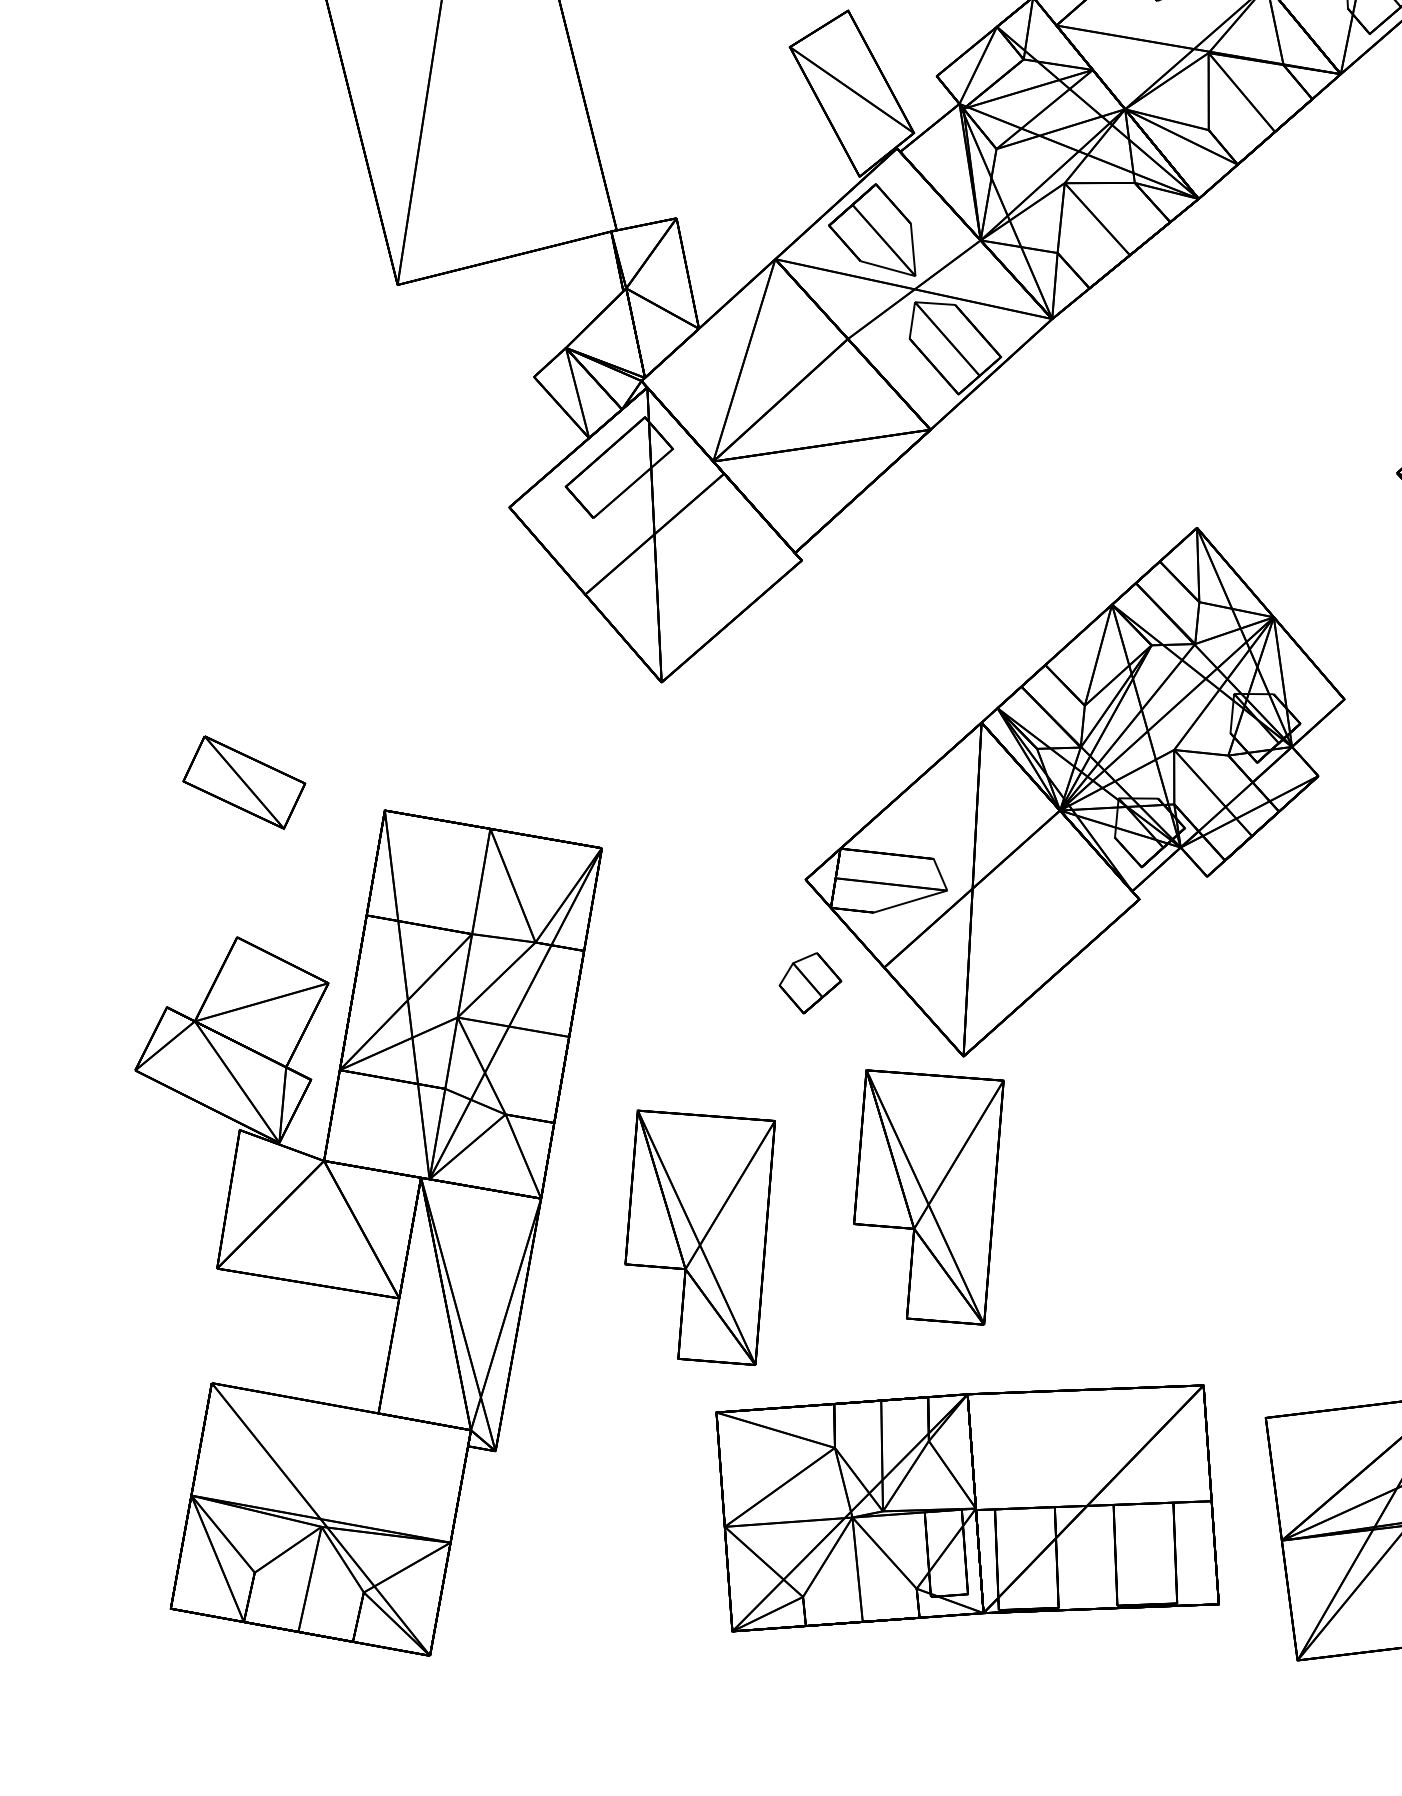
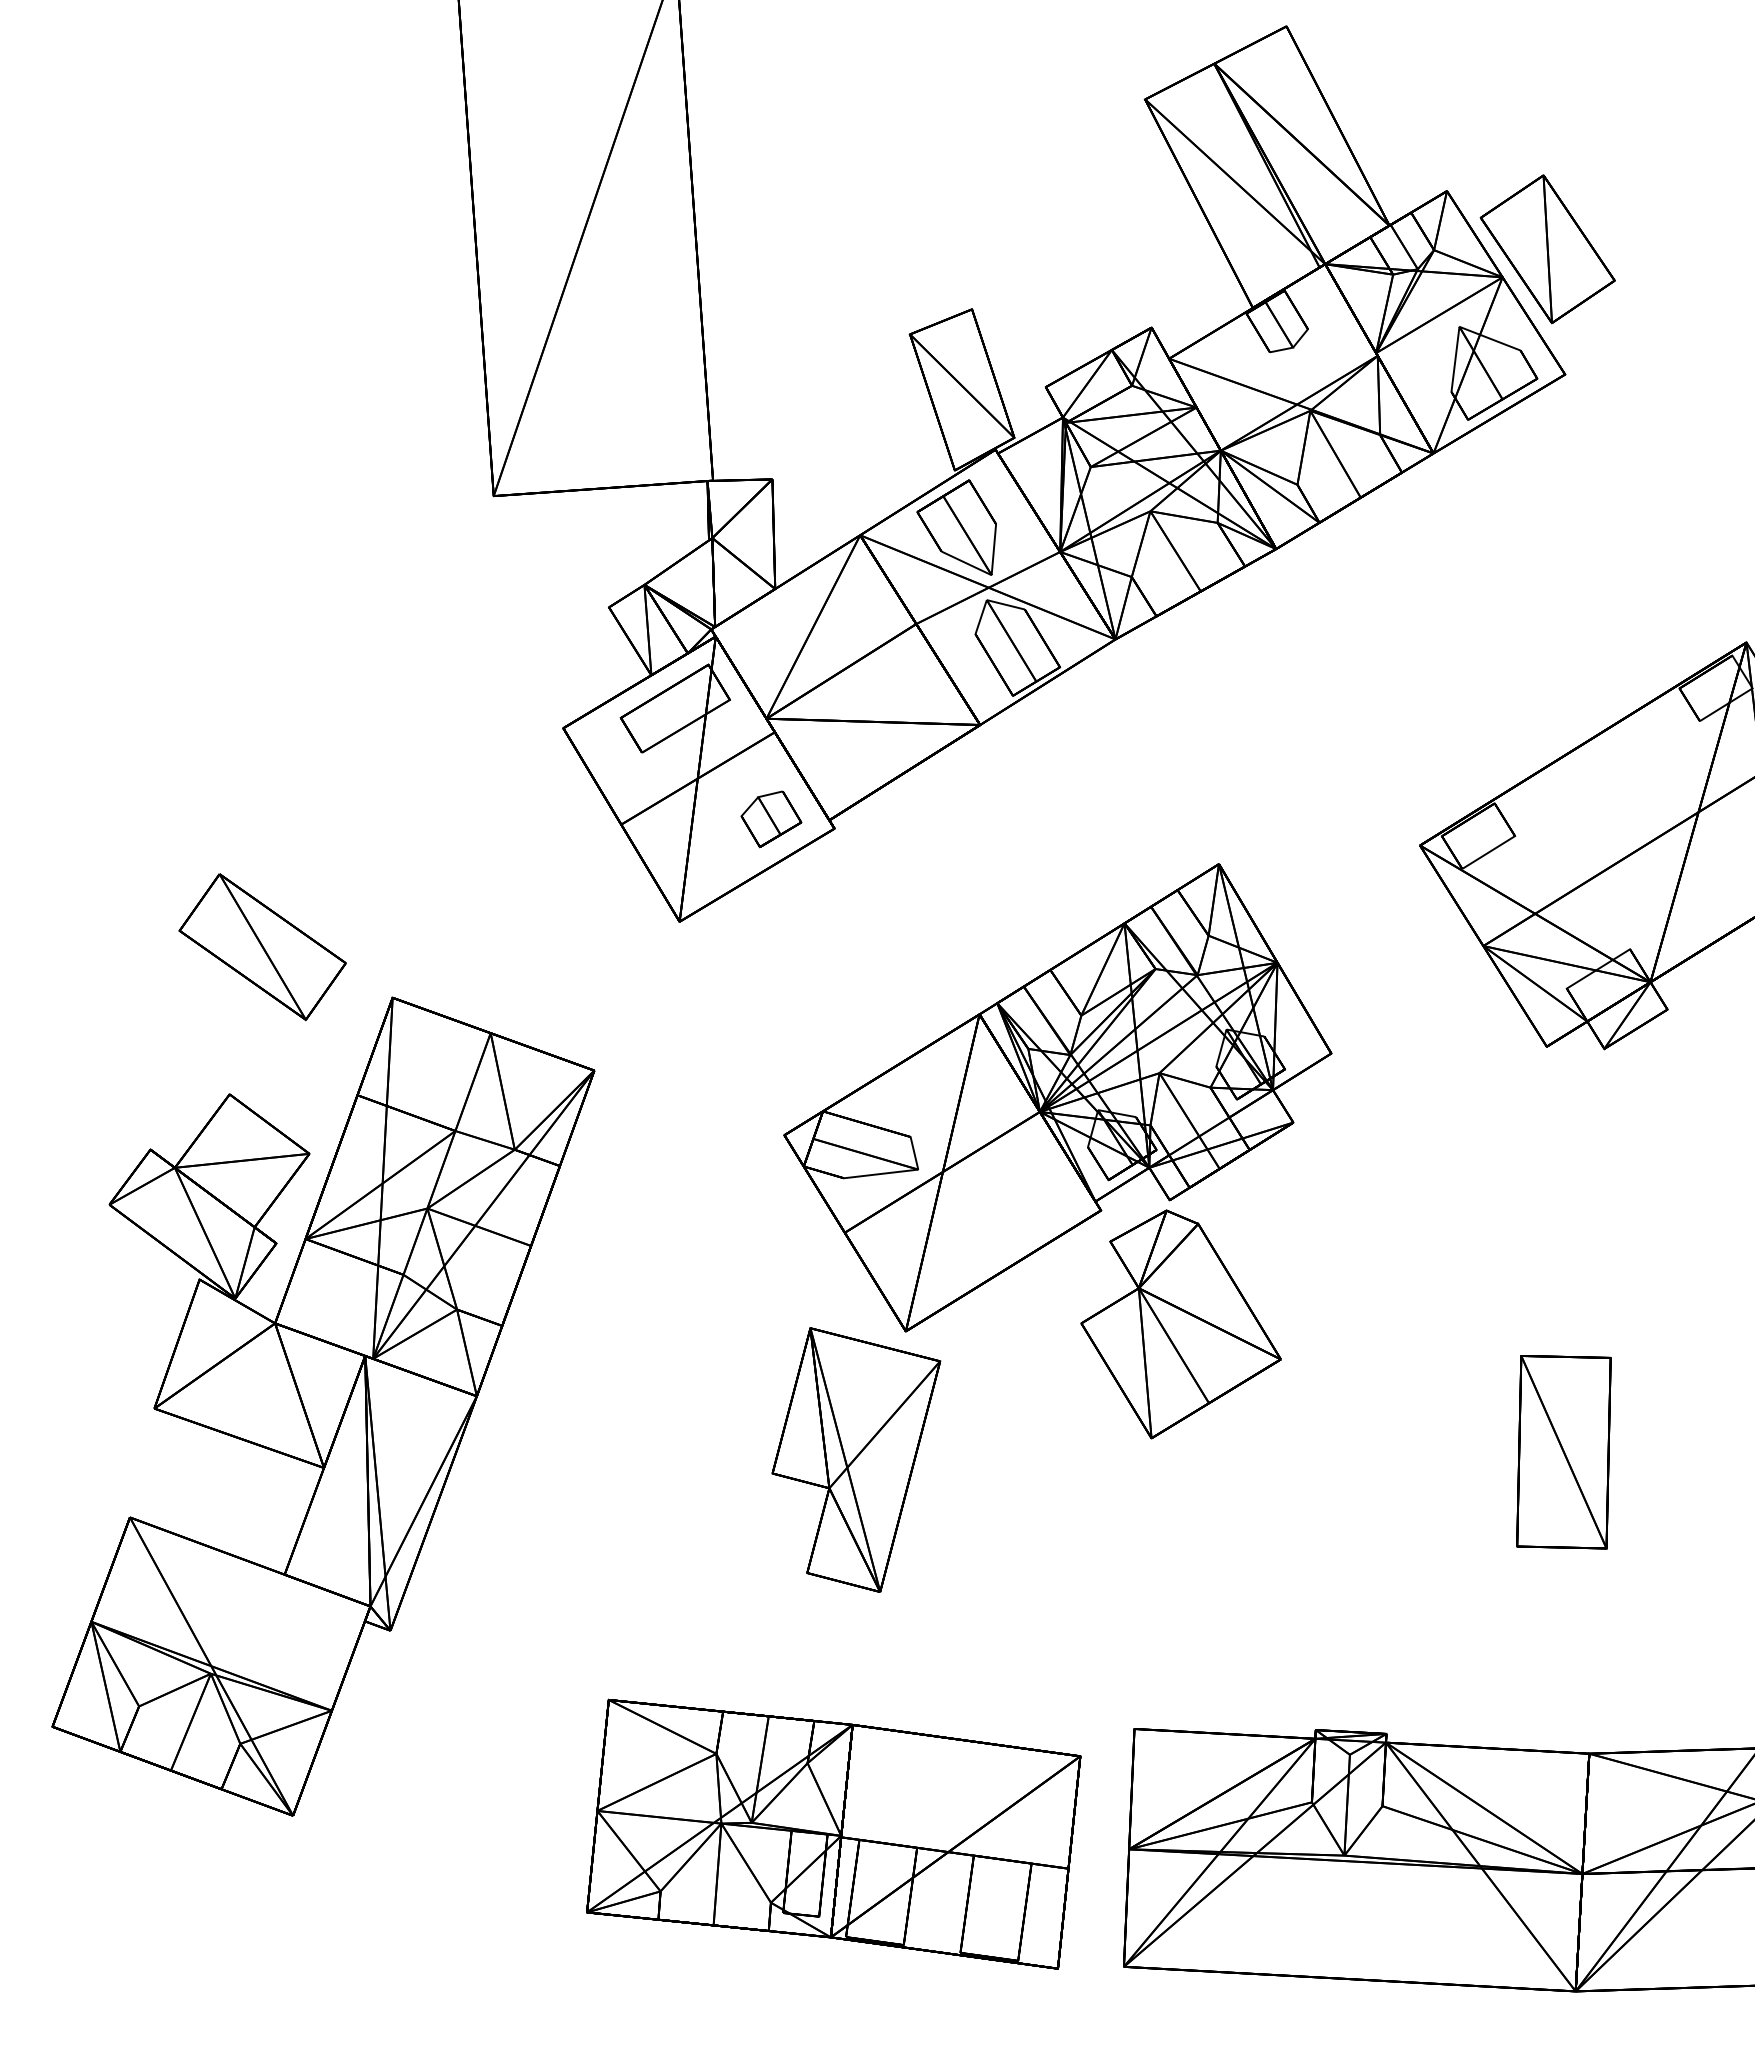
part: (244, 782) -> (262, 947), size x1.43
part: (810, 983) -> (771, 819), moved
part: (1240, 1000) -> (1180, 1324), added
part: (707, 1235) -> (630, 1459), removed
part: (967, 1507) -> (833, 1833), moved

